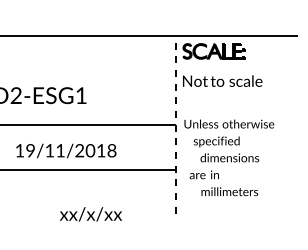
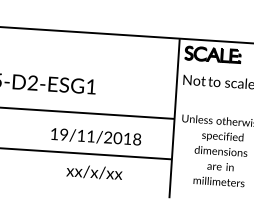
line: (175, 125) -> (174, 119), dashed -> solid
text: (216, 141) -> (222, 136), moved
text: (66, 150) -> (96, 136), moved
text: (203, 174) -> (219, 166), moved
text: (90, 214) -> (94, 172), moved

